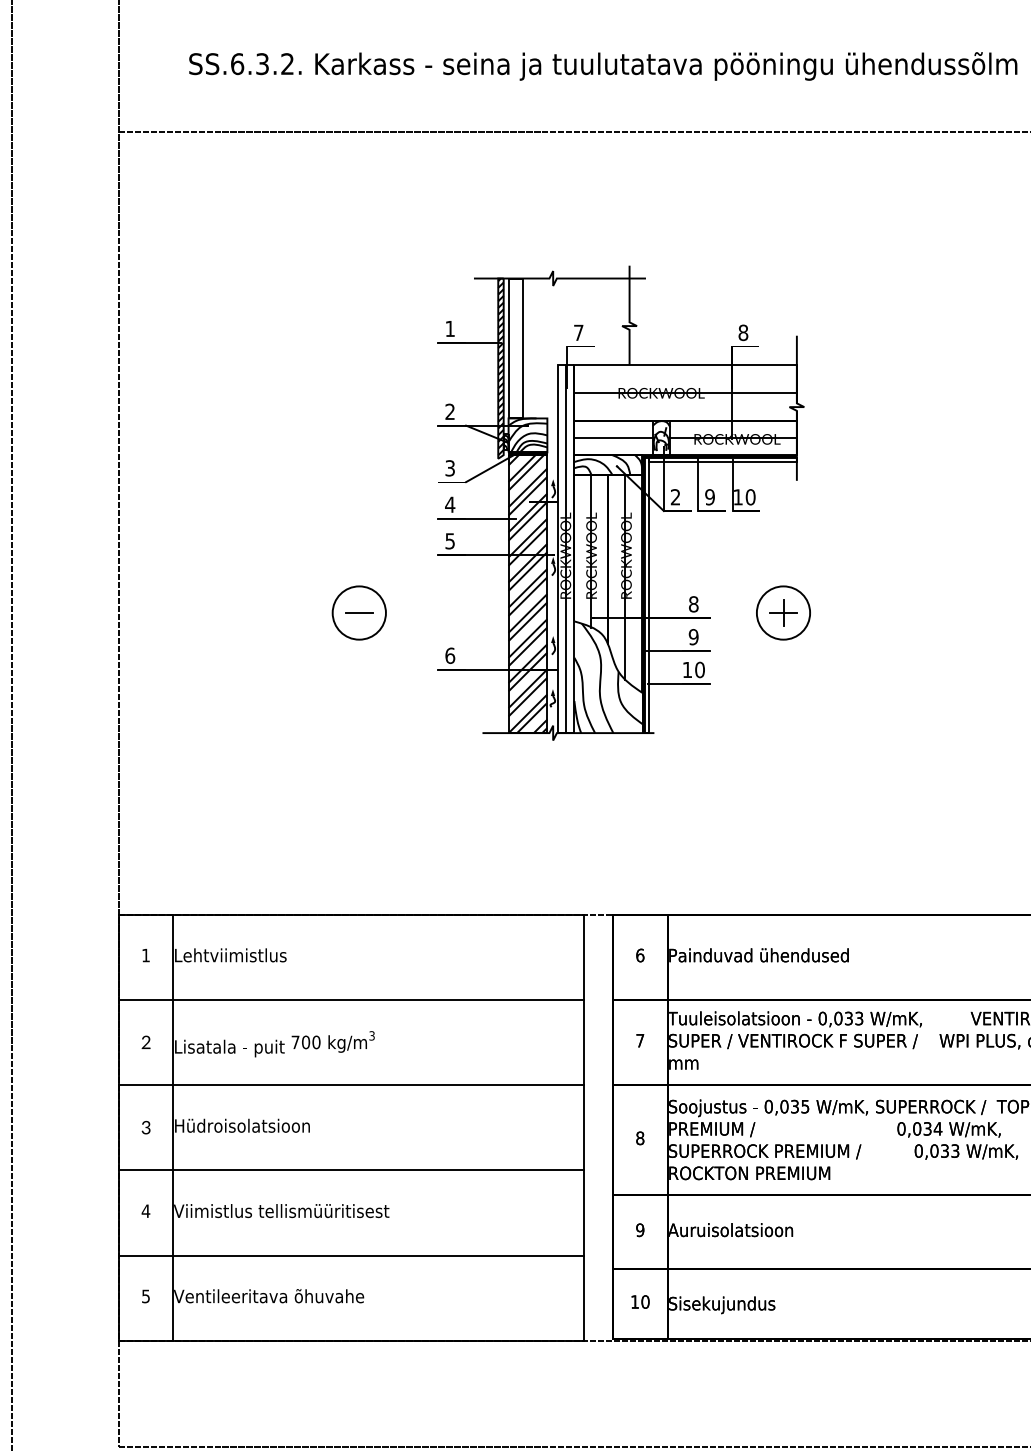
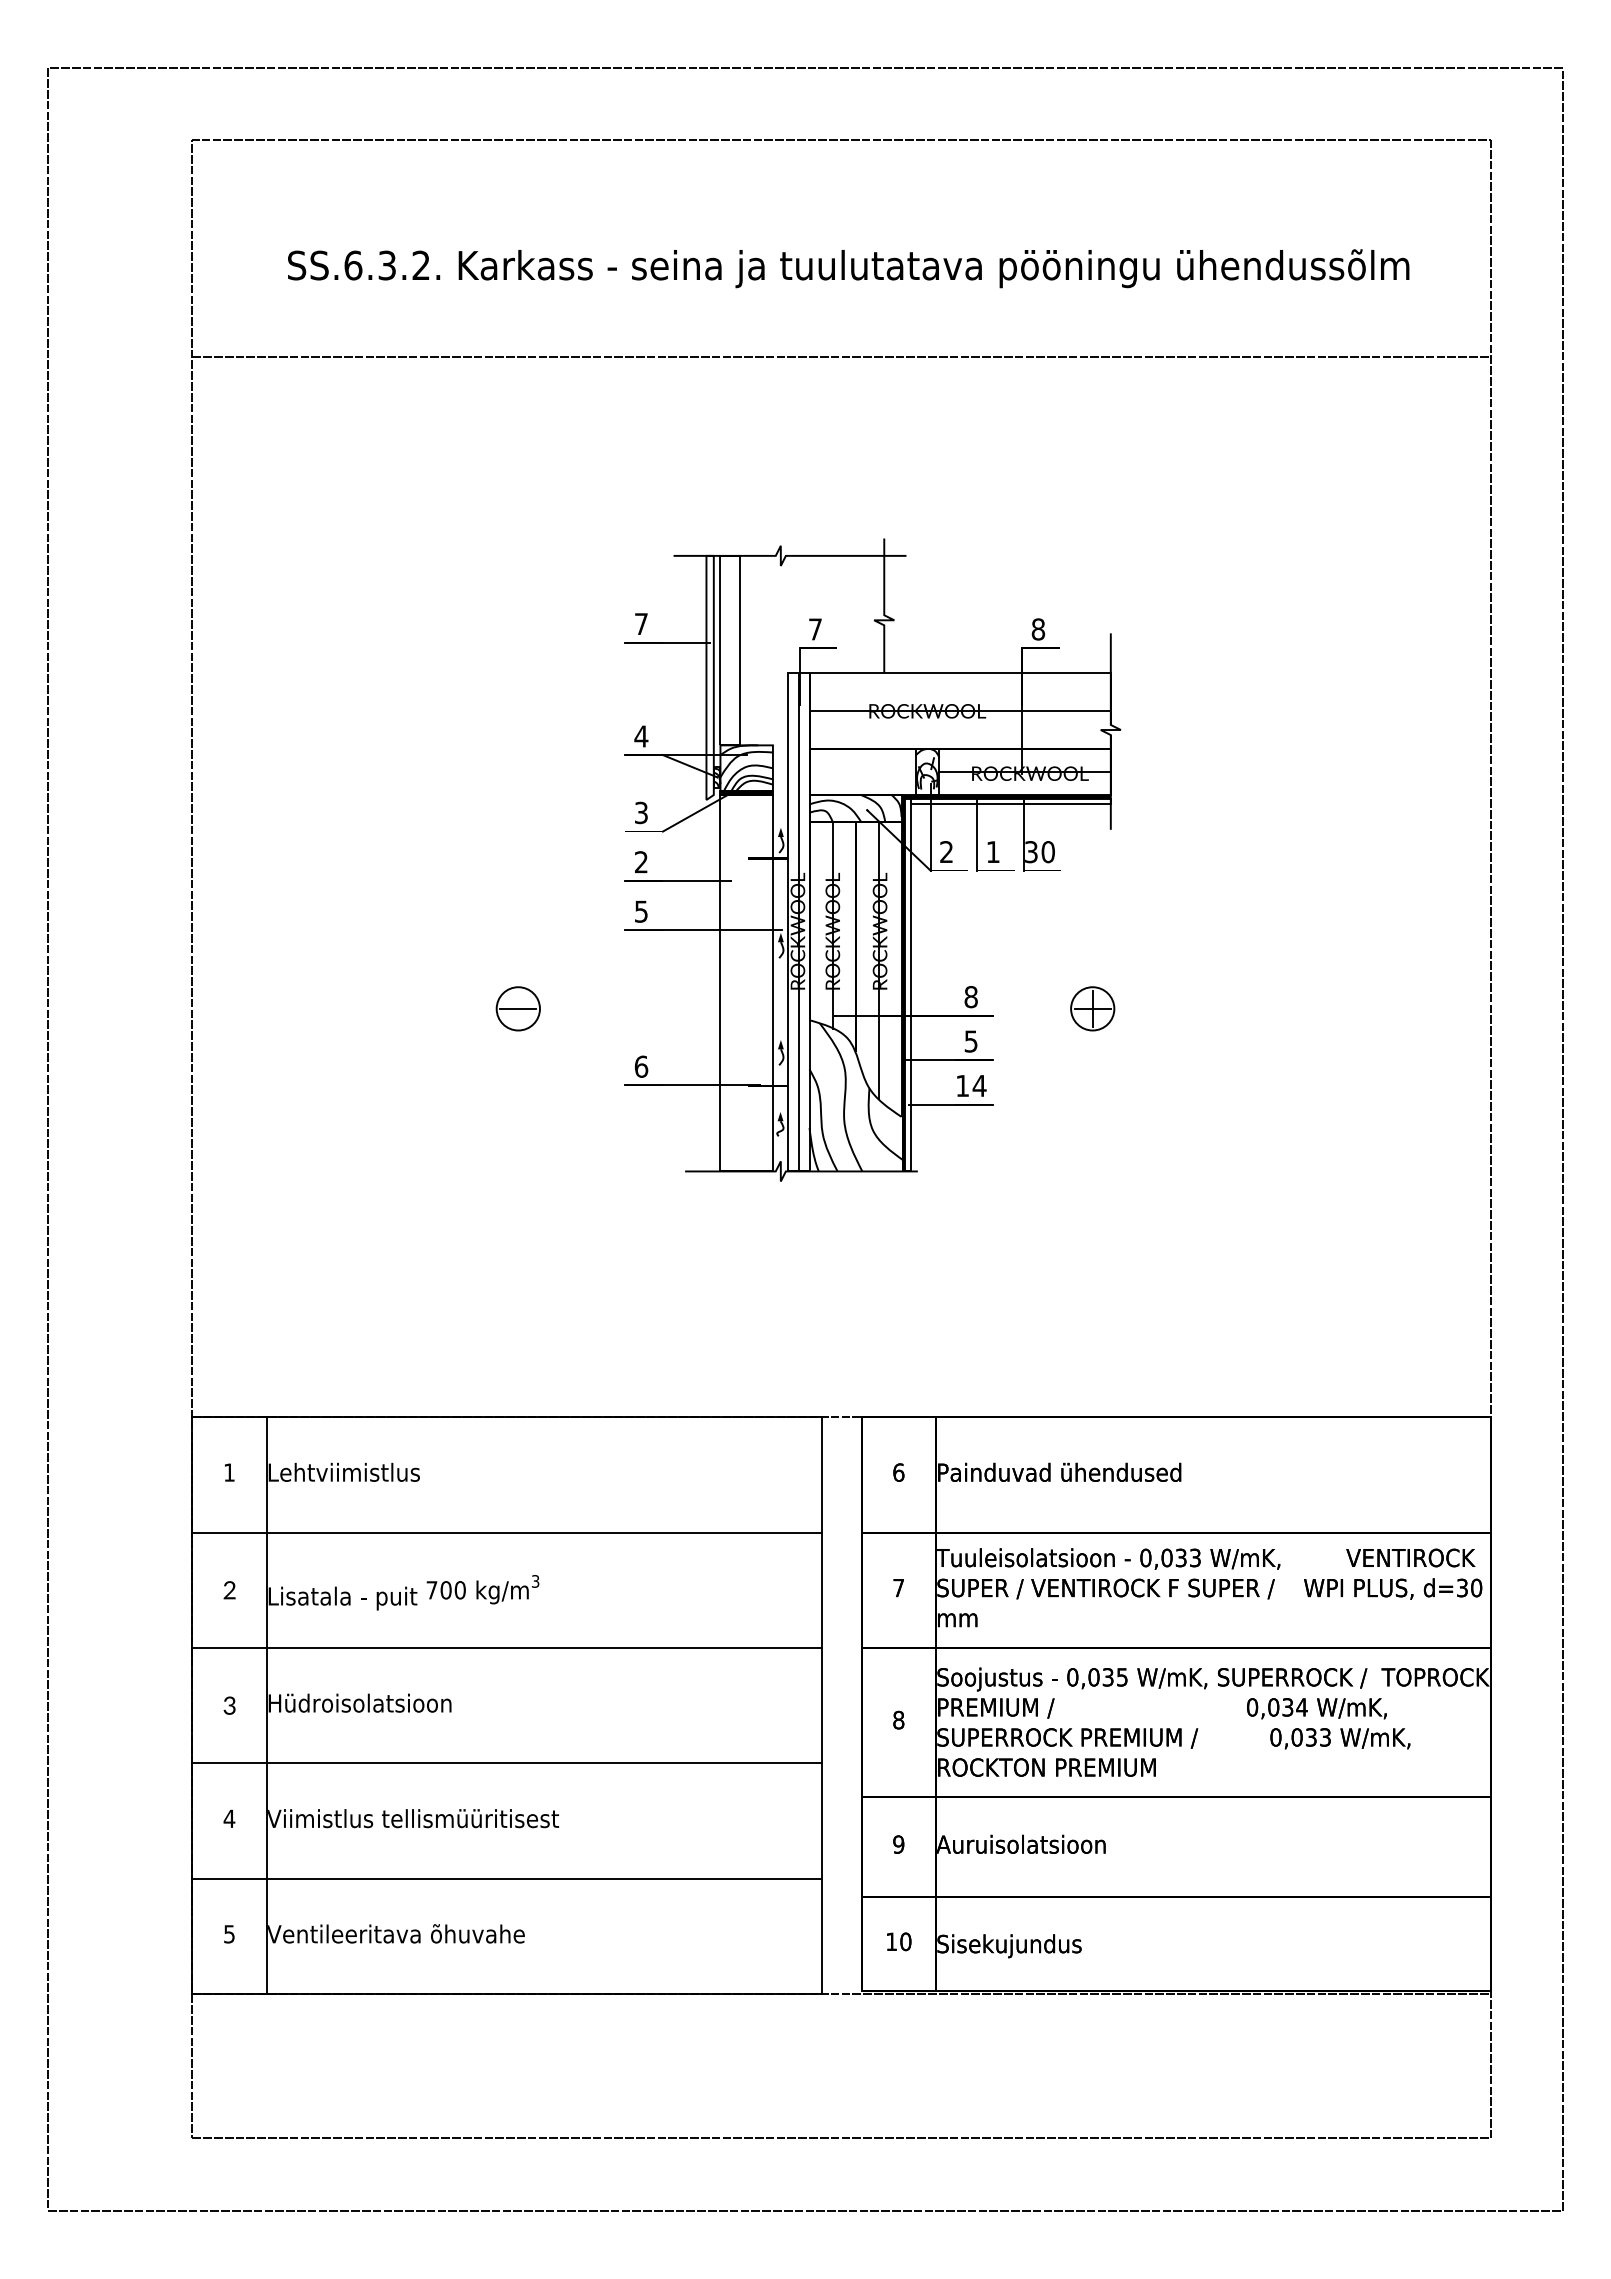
text: (450, 328) -> (641, 623), 1 -> 7
hatch: (500, 366) -> (709, 675), removed
text: (450, 411) -> (641, 736), 2 -> 4
line: (613, 437) -> (862, 771), removed
text: (709, 497) -> (992, 852), 9 -> 1
text: (738, 497) -> (1031, 852), 10 -> 30
text: (450, 504) -> (641, 862), 4 -> 2
hatch: (527, 594) -> (746, 983), removed
circle: (359, 612) -> (518, 1008), size x0.6
circle: (783, 612) -> (1092, 1008), size x0.6
text: (693, 637) -> (970, 1041), 9 -> 5
text: (699, 669) -> (979, 1085), 10 -> 14

